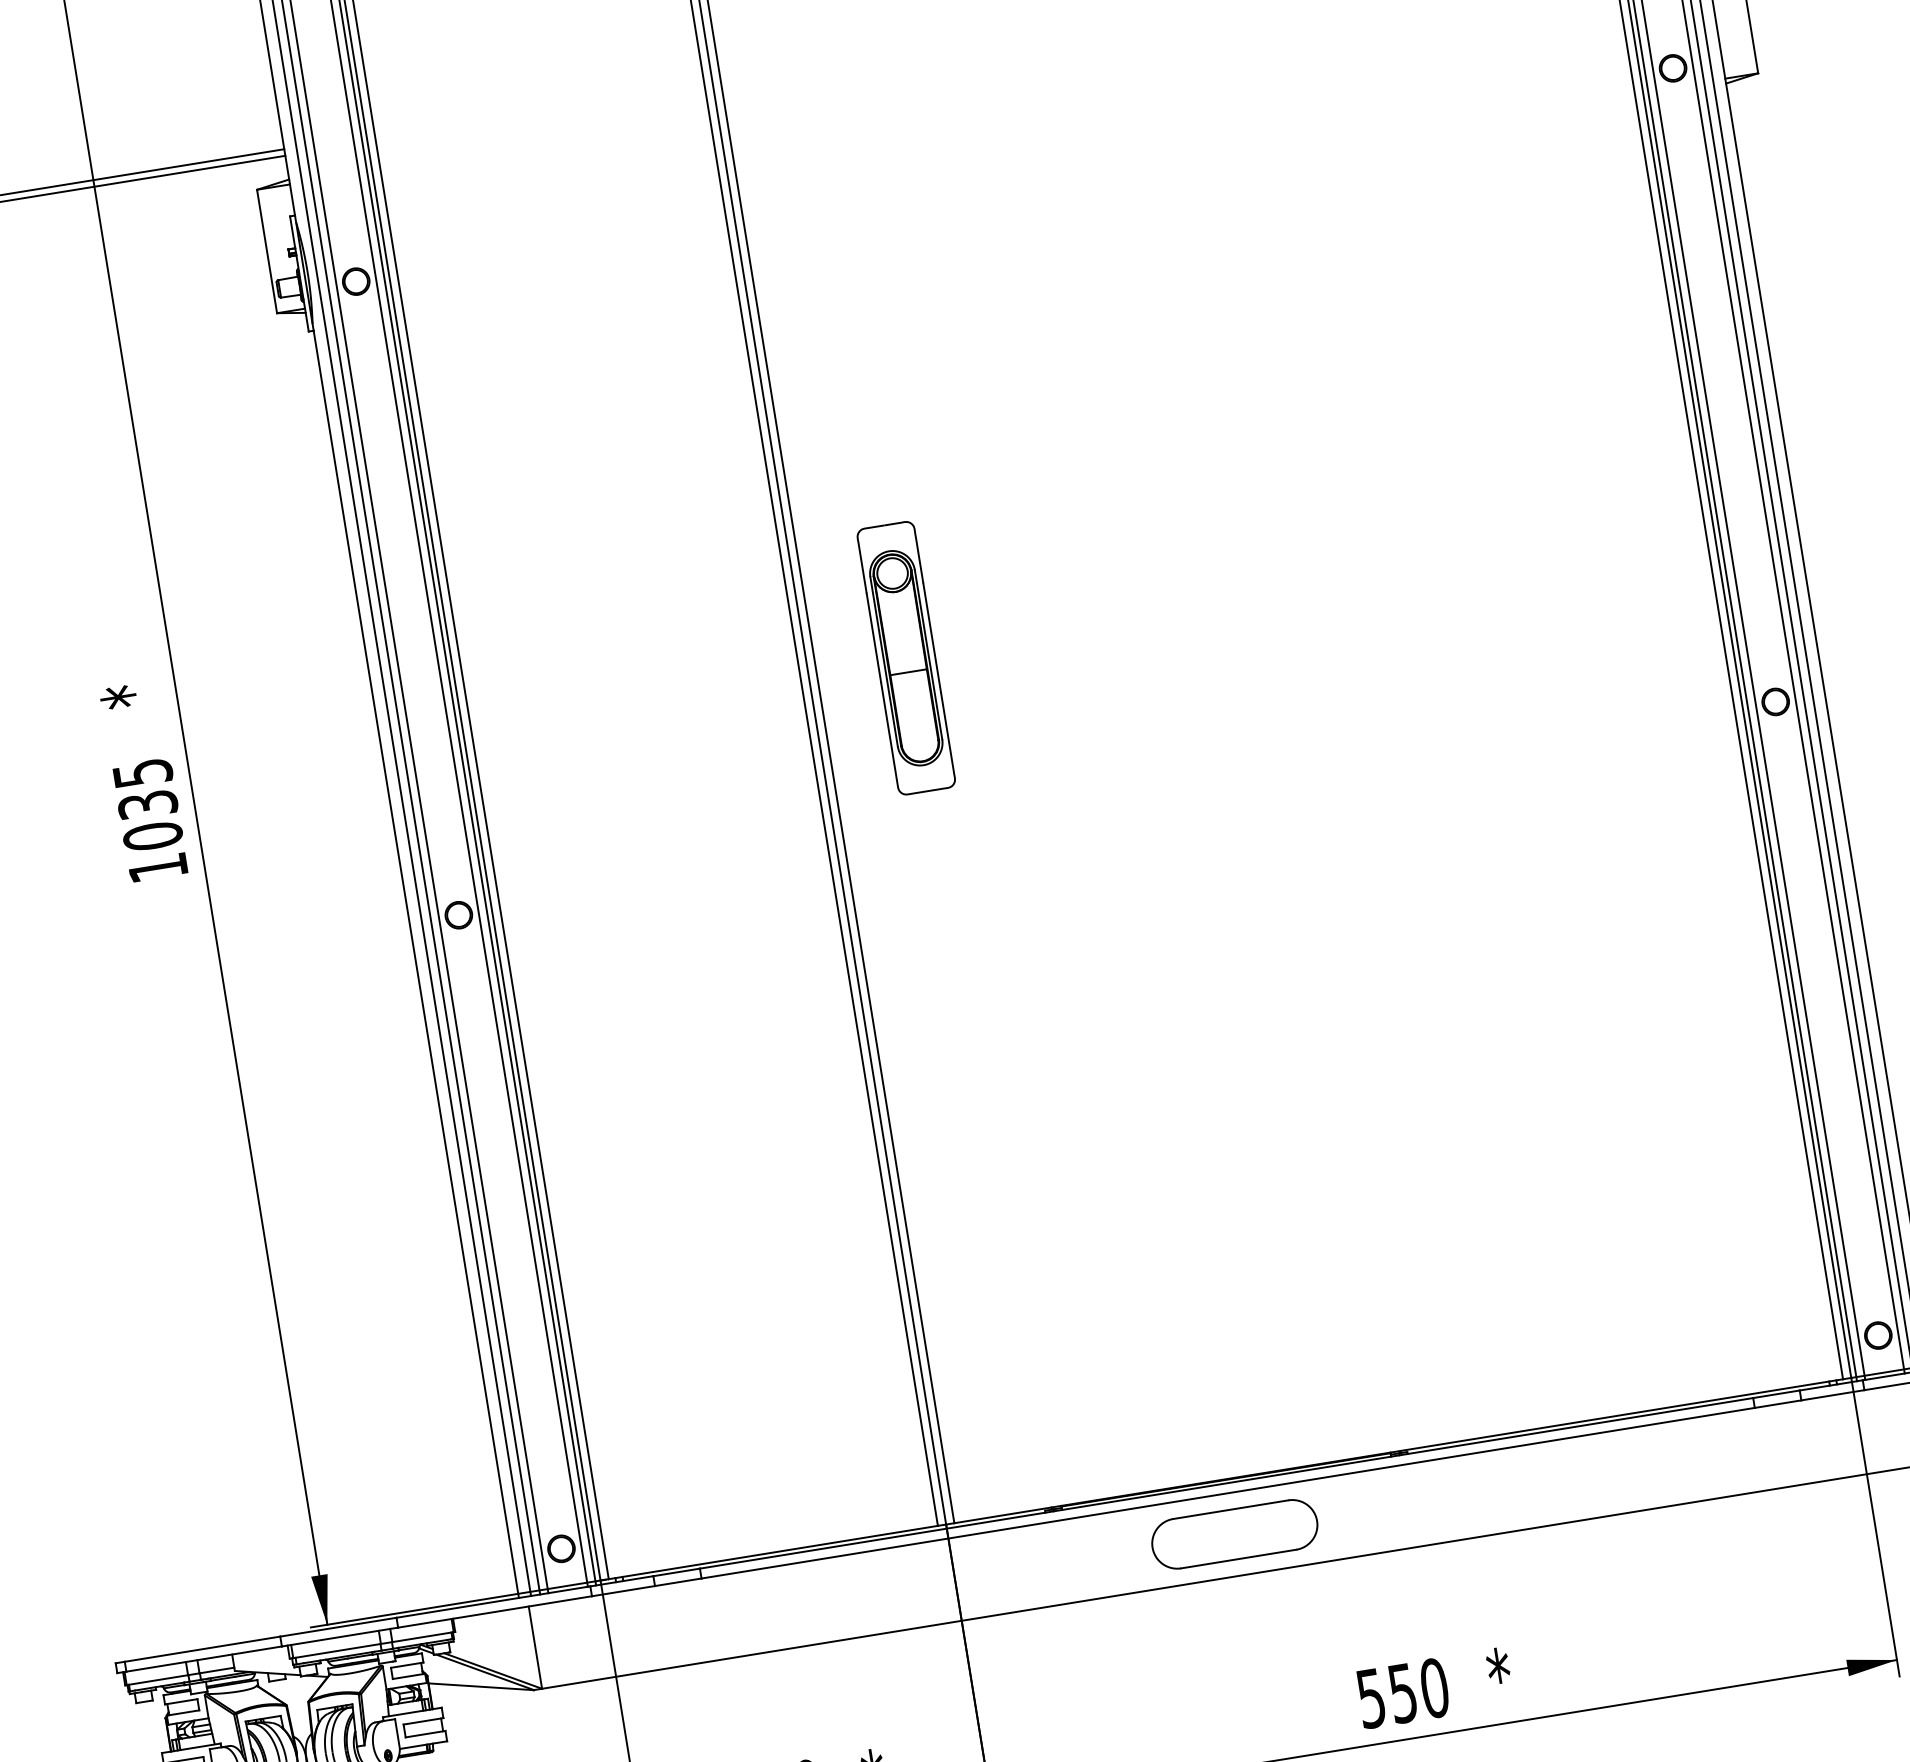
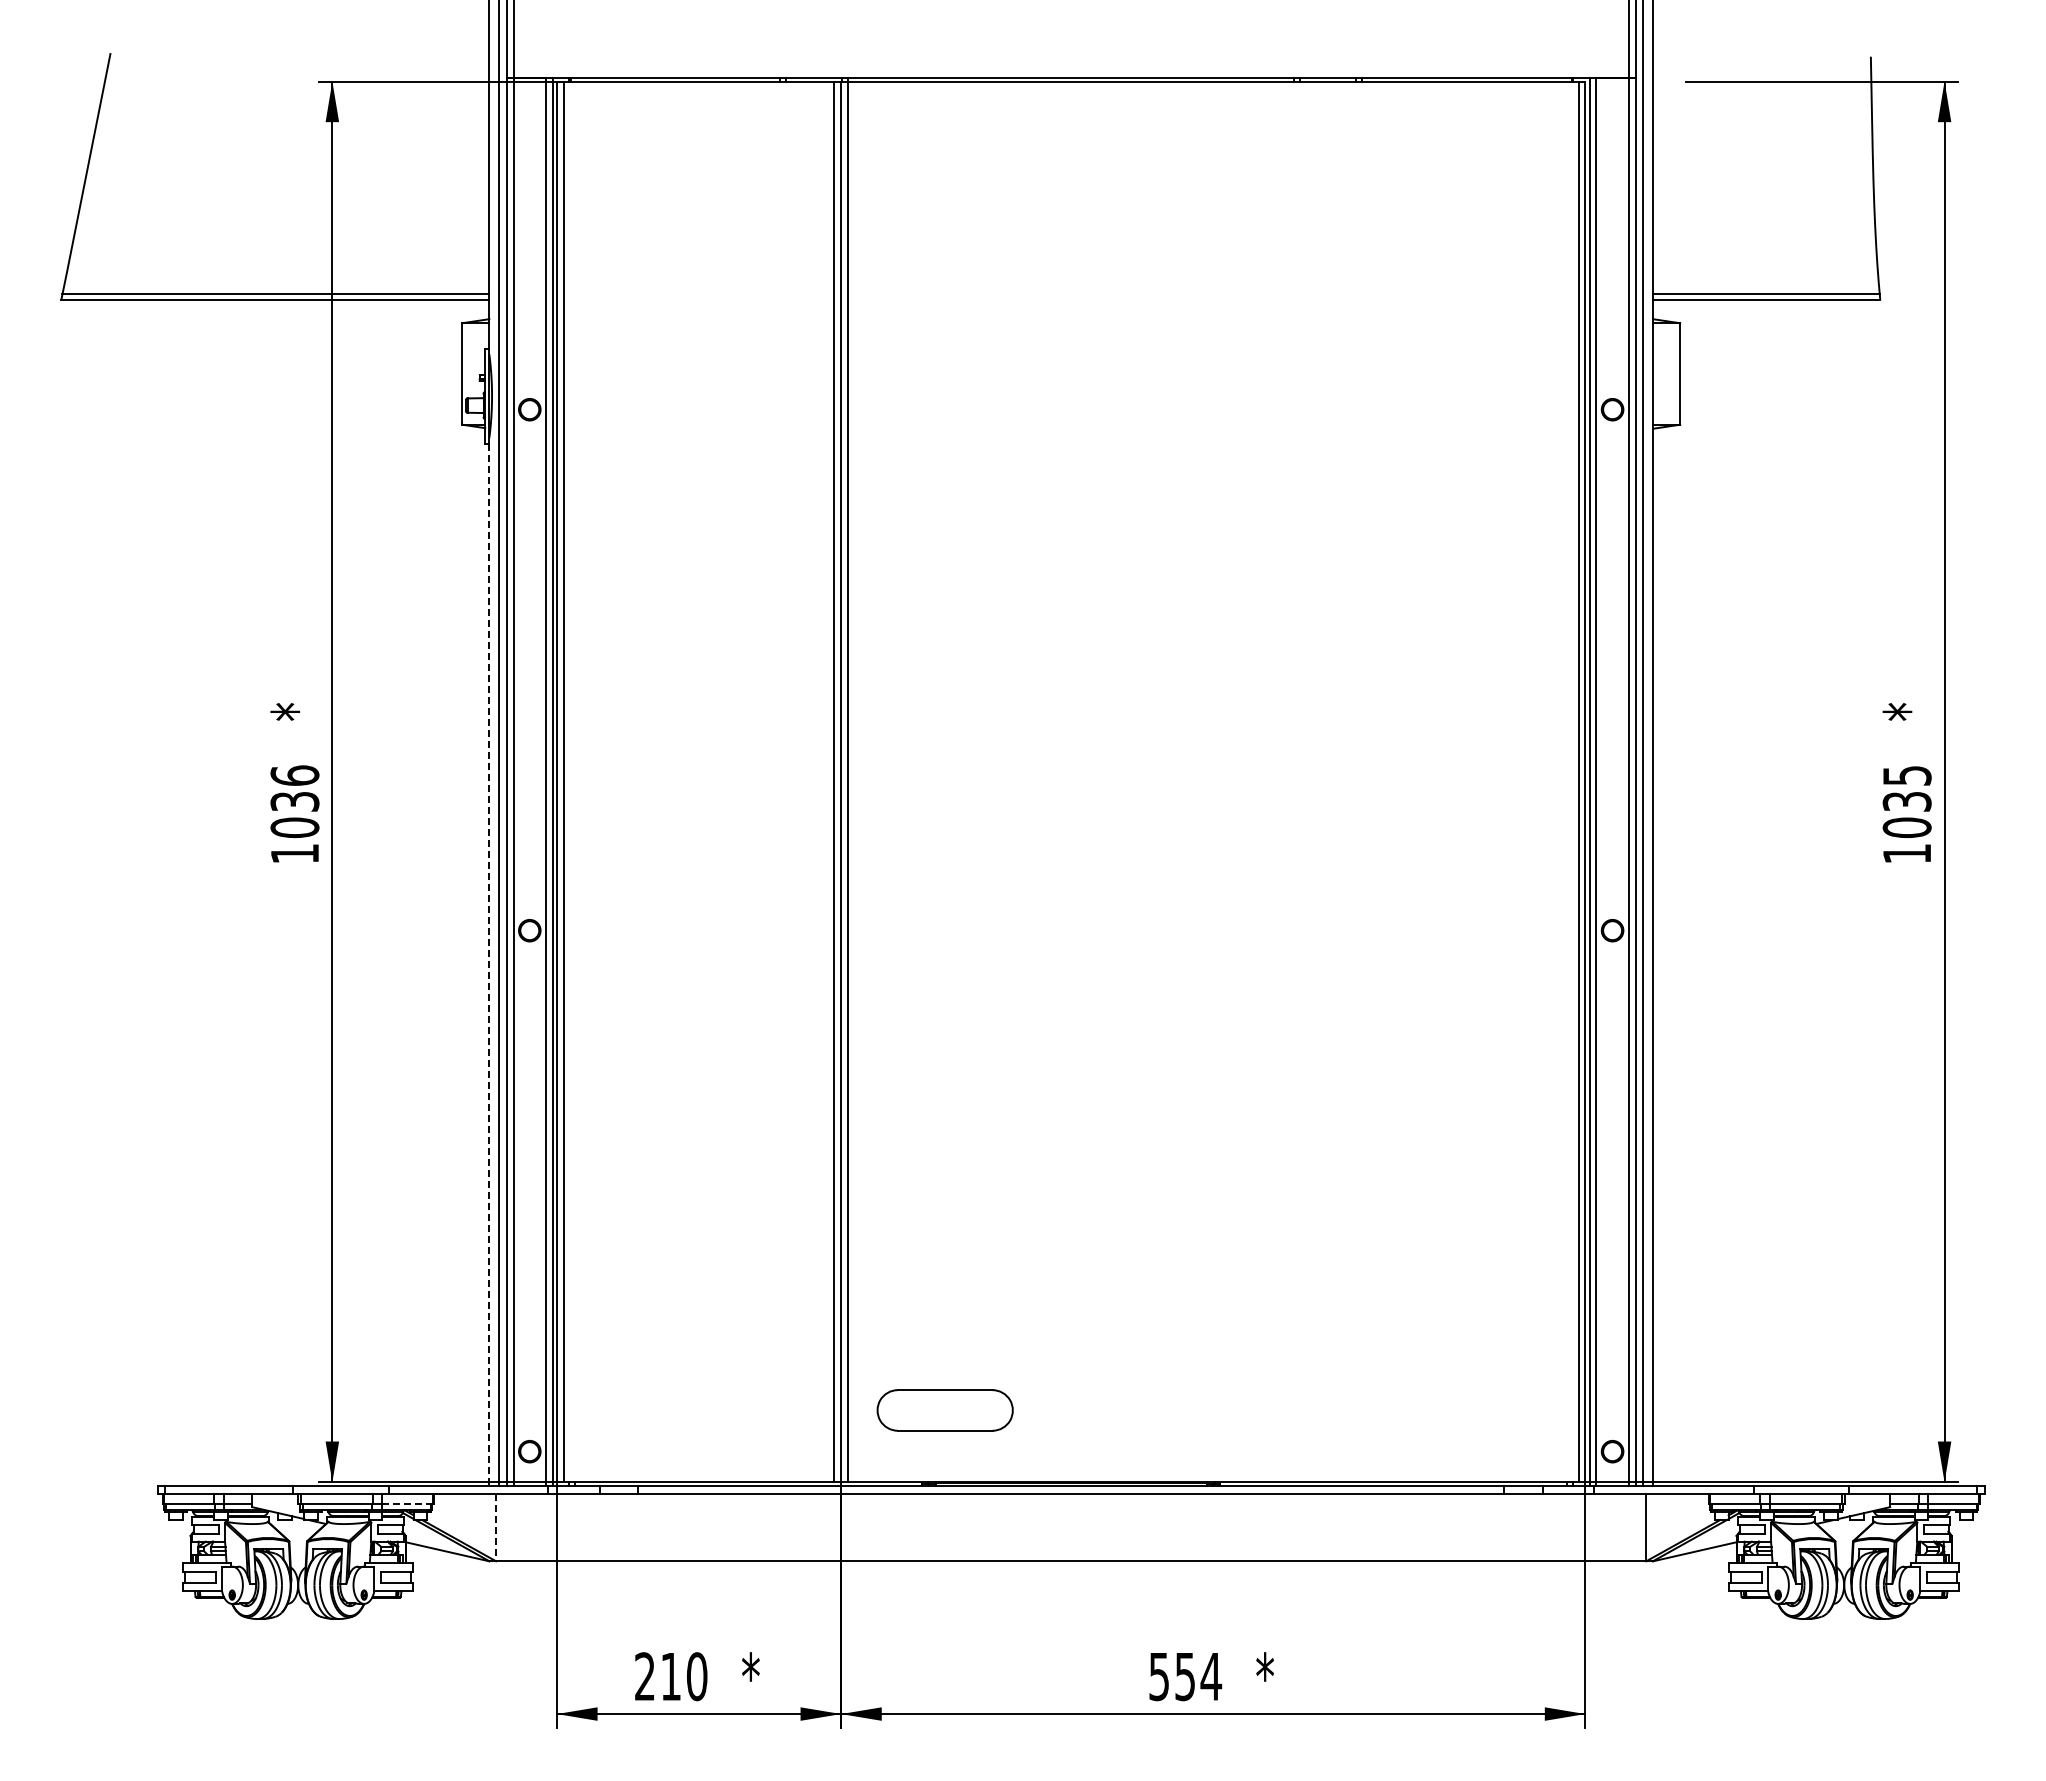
part: (906, 657) -> (921, 782), removed
text: (142, 772) -> (294, 775), 1035 -> 1036
line: (416, 964) -> (489, 964), solid -> dashed
part: (1233, 1534) -> (944, 1410), moved
line: (421, 1637) -> (406, 1504), solid -> dashed
line: (535, 1647) -> (496, 1527), solid -> dashed
text: (1434, 1687) -> (1211, 1676), 550 -> 554

